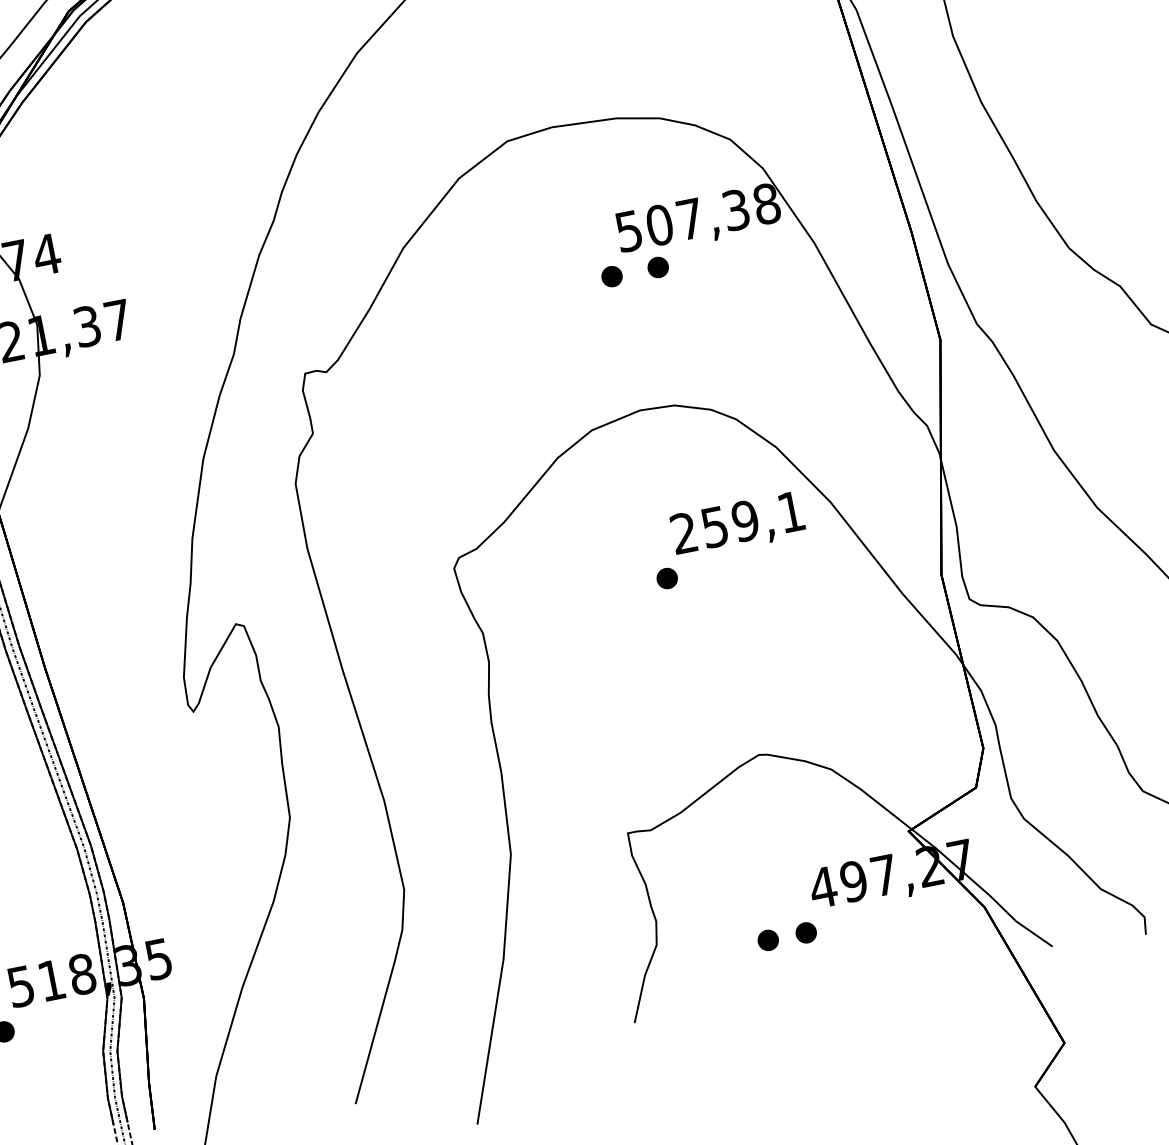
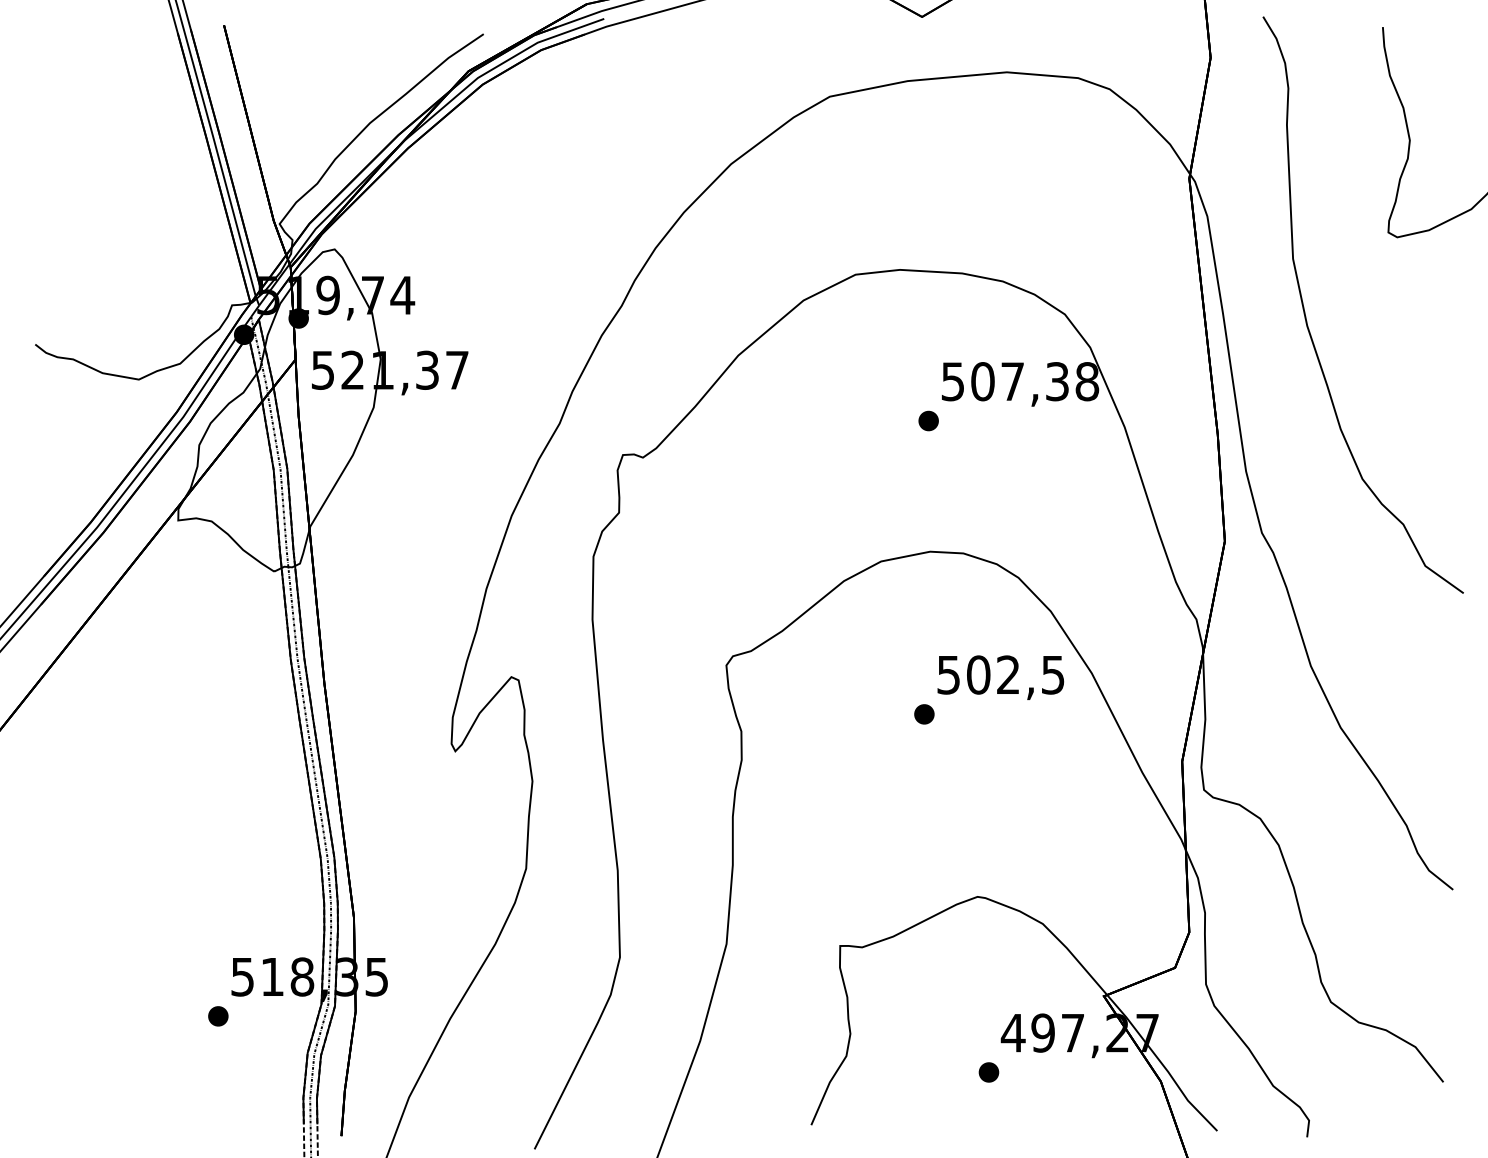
part: (657, 266) -> (973, 420), removed
text: (737, 522) -> (1000, 674), 259,1 -> 502,5
part: (767, 940) -> (951, 1072), removed

